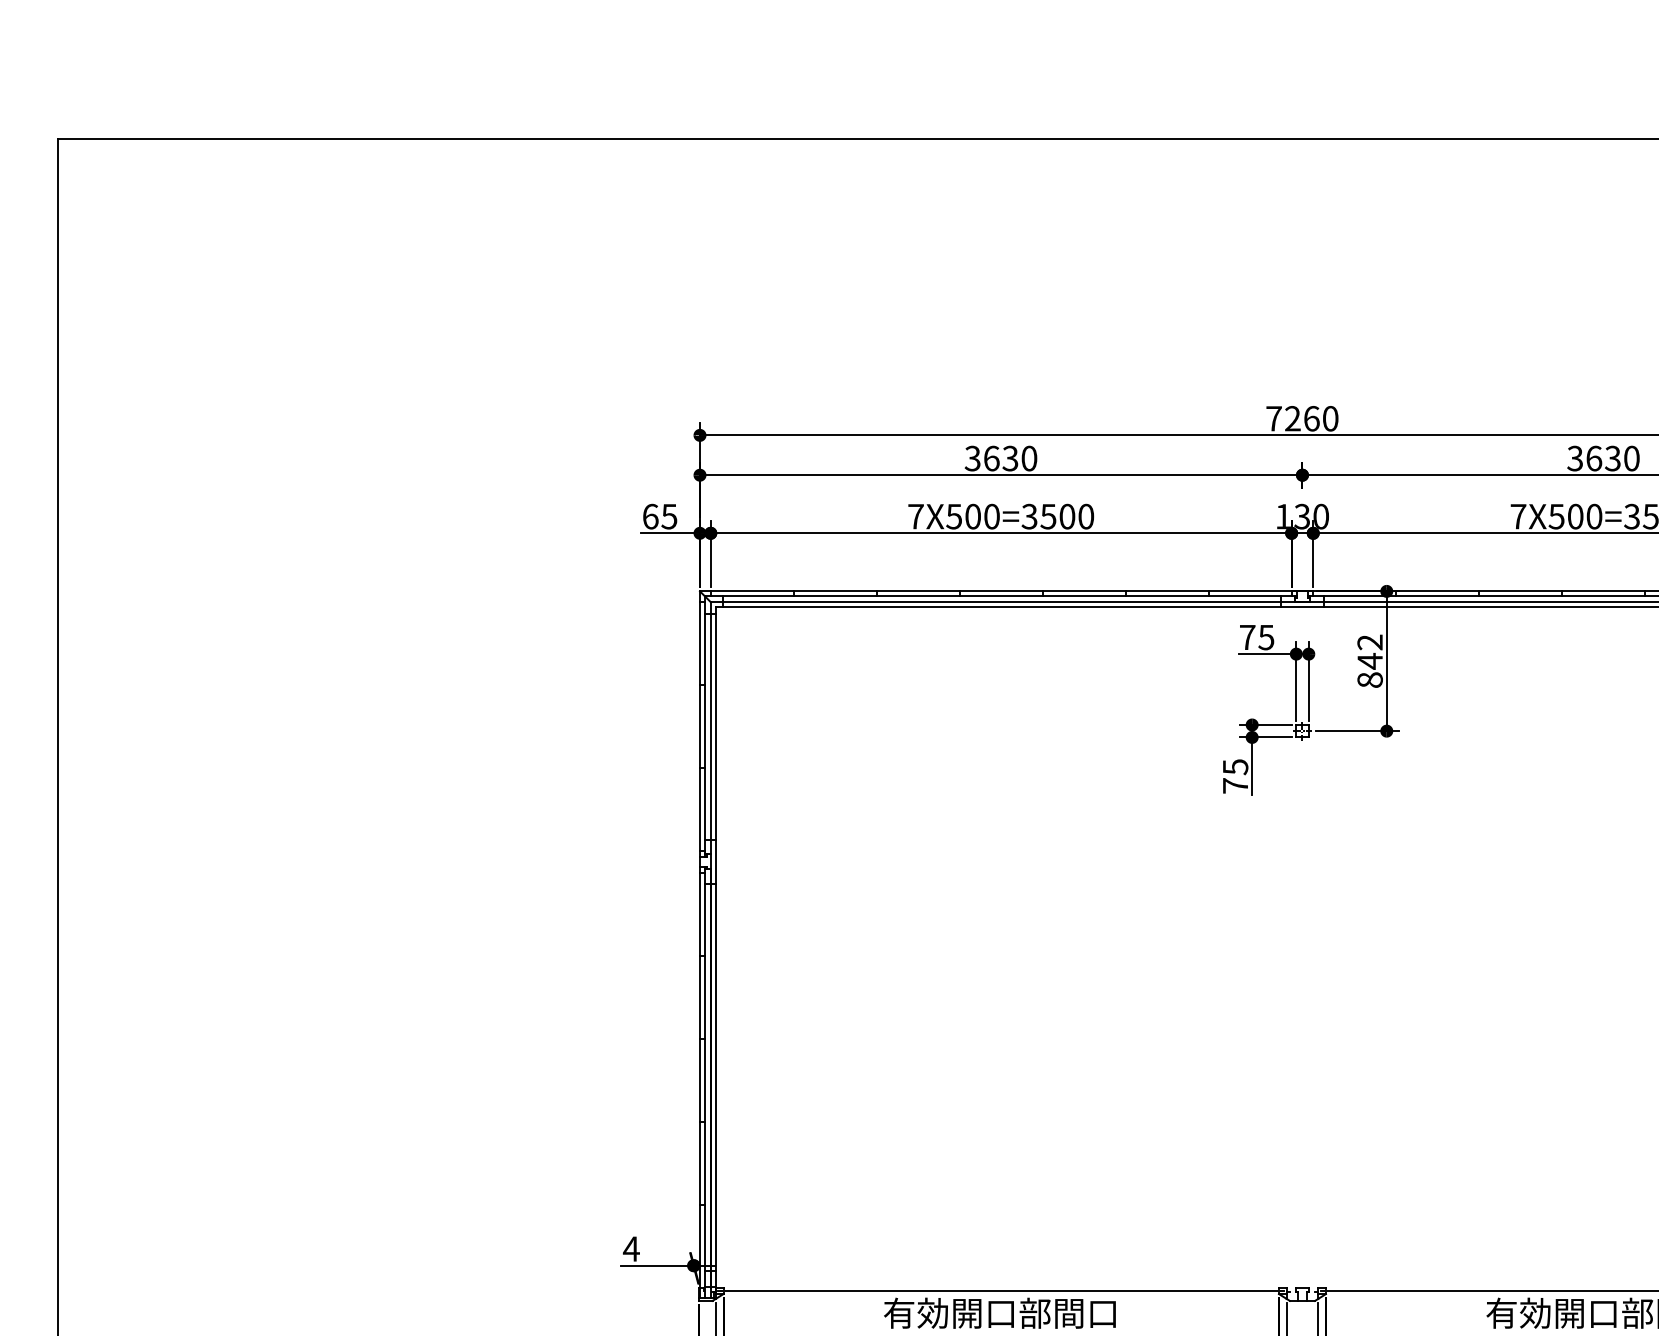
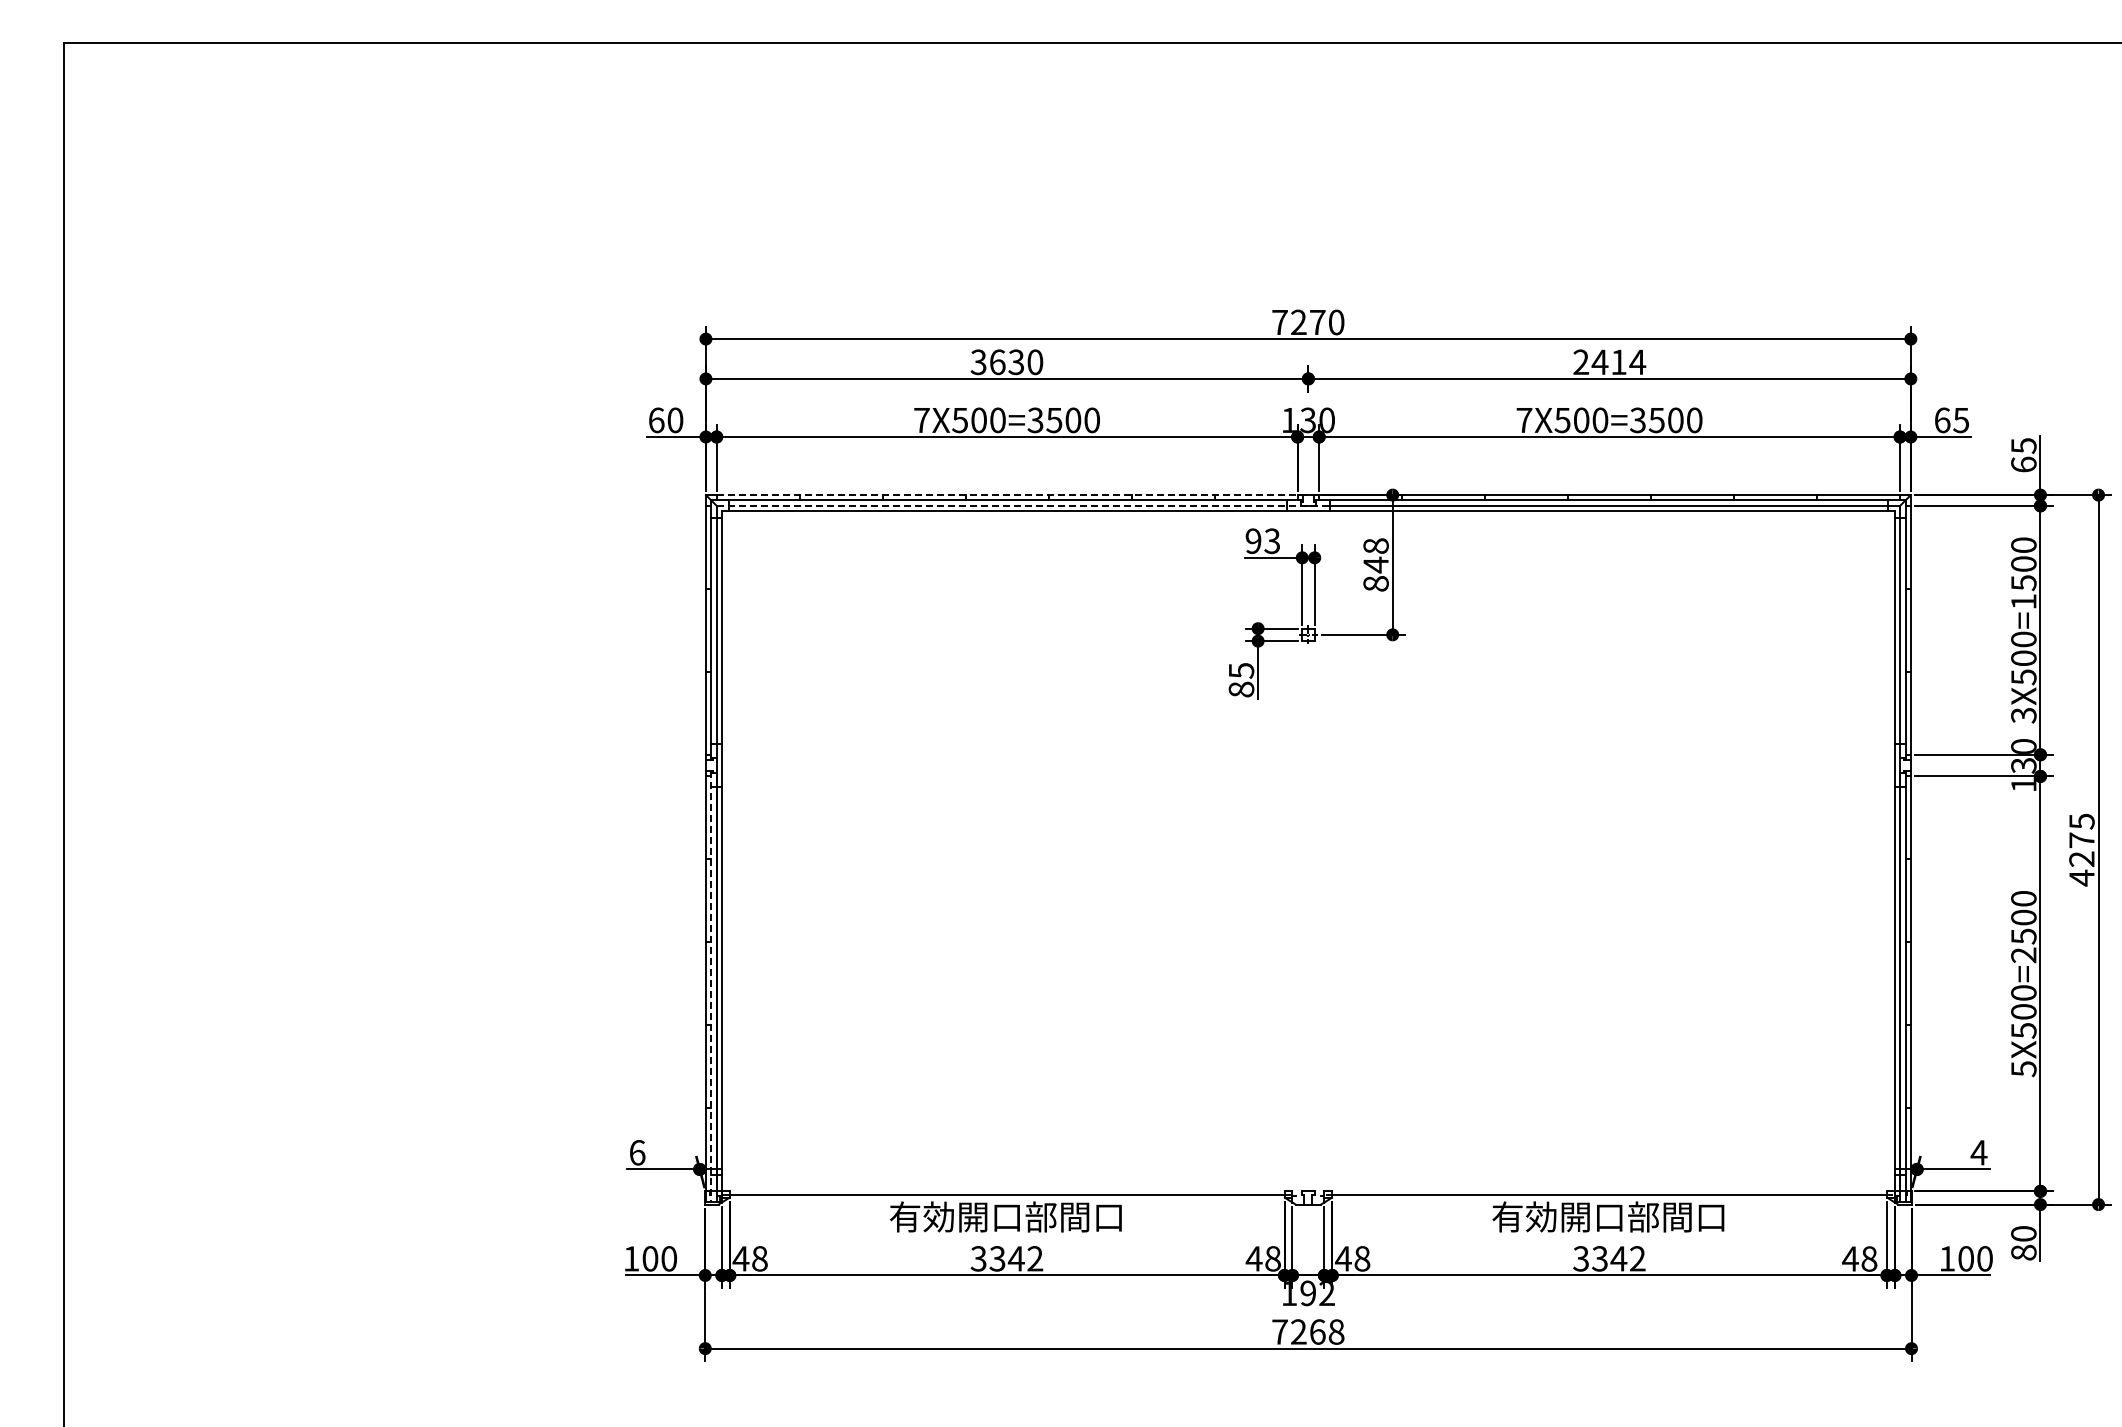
text: (1311, 418) -> (1317, 322), 7260 -> 7270
text: (1603, 458) -> (1609, 362), 3630 -> 2414
text: (669, 516) -> (675, 420), 65 -> 60
line: (1012, 591) -> (1018, 495), solid -> dashed
line: (1017, 601) -> (1023, 505), solid -> dashed
text: (1256, 637) -> (1262, 541), 75 -> 93
text: (1369, 641) -> (1375, 545), 842 -> 848
text: (1235, 785) -> (1241, 689), 75 -> 85
line: (704, 1082) -> (710, 986), solid -> dashed
text: (630, 1248) -> (636, 1152), 4 -> 6

